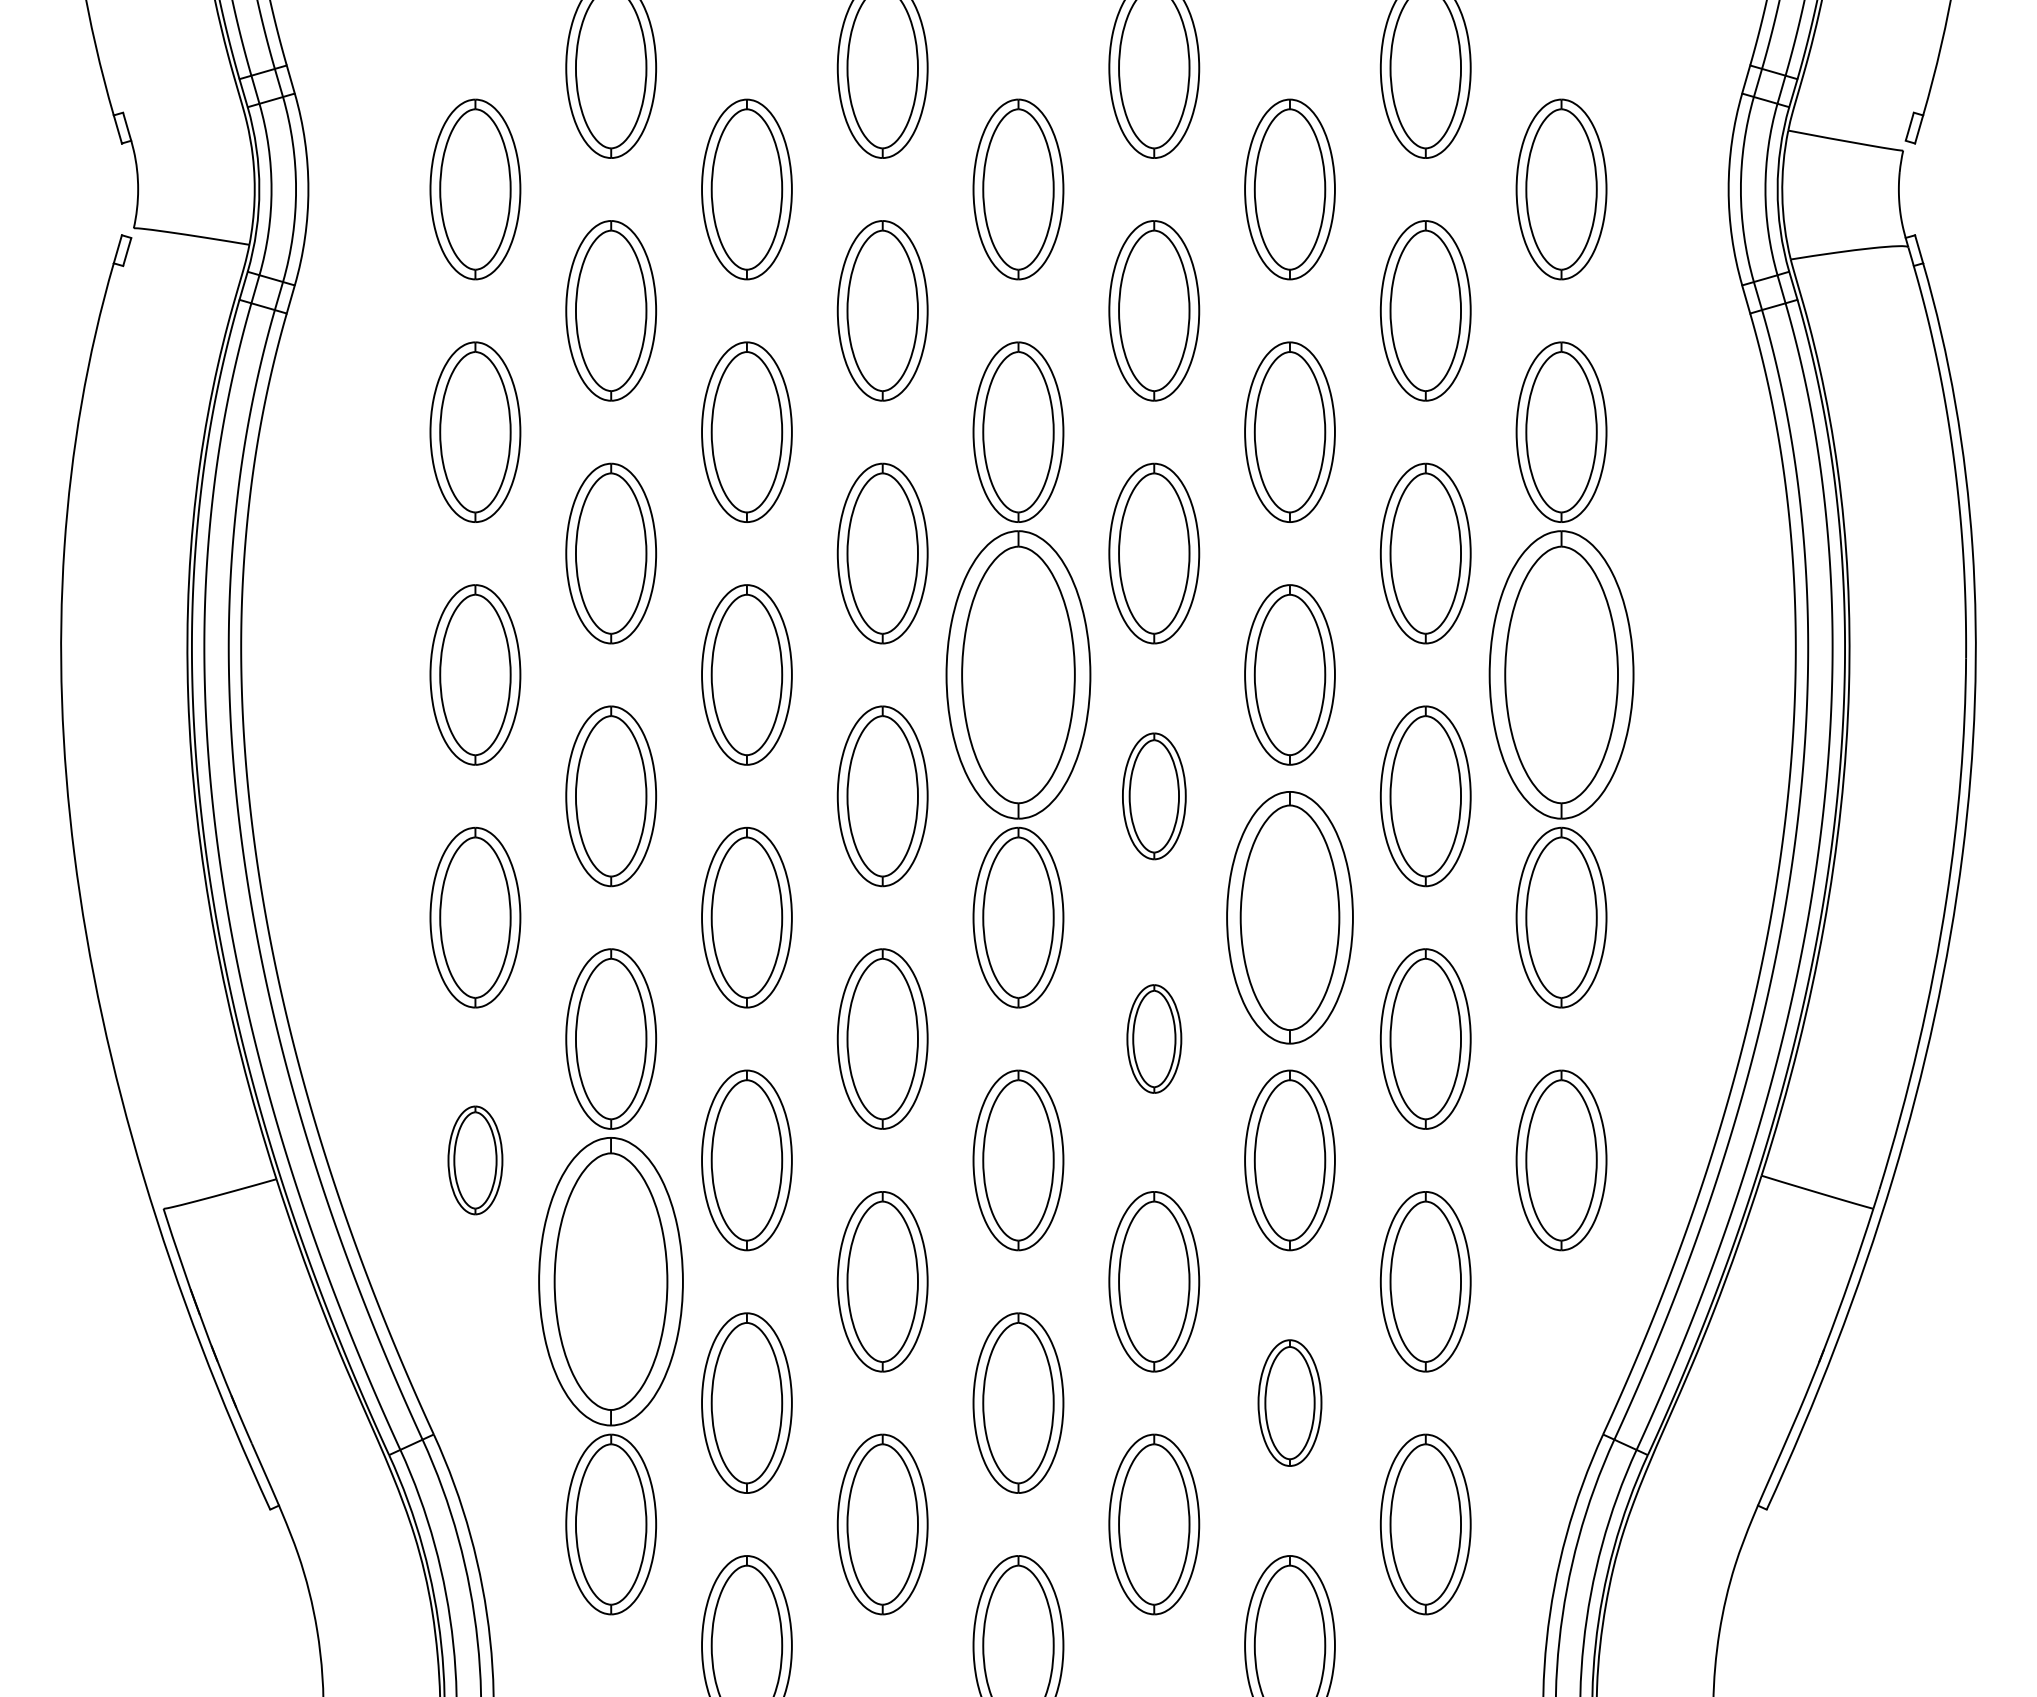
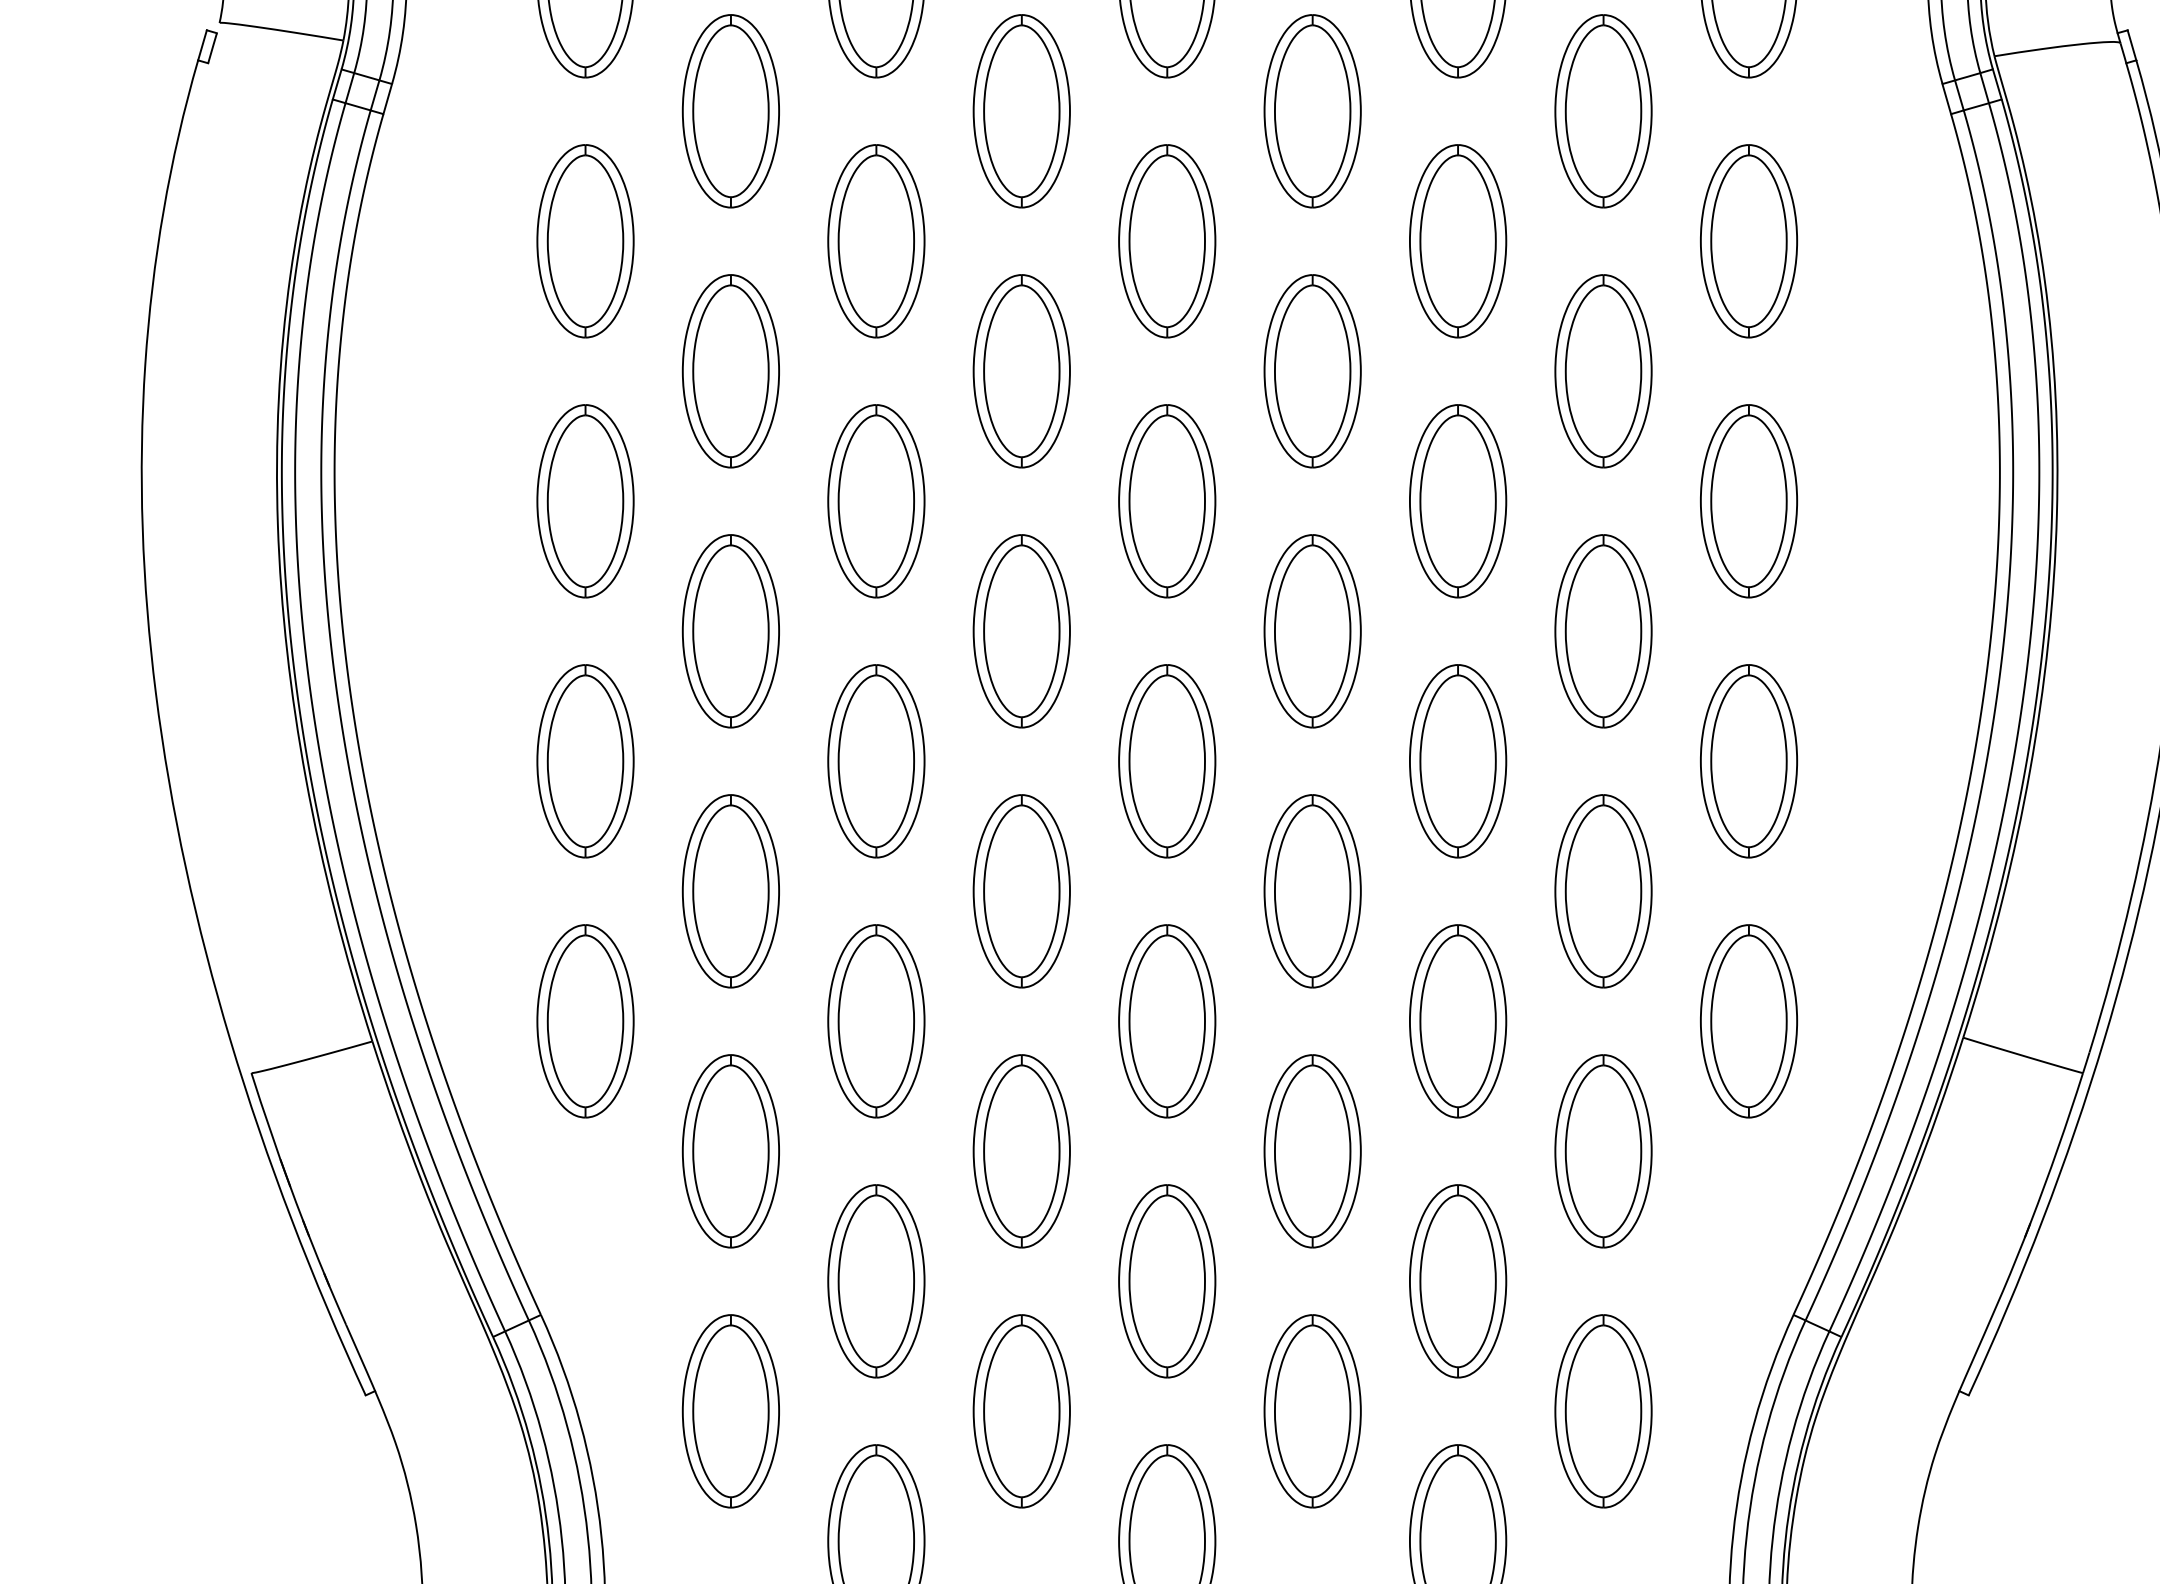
part: (1018, 674) -> (1167, 500), size x0.62
part: (1561, 674) -> (1748, 500), size x0.62
part: (1154, 796) -> (1312, 631), size x1.43
part: (1289, 917) -> (1457, 761), size x0.71
part: (1154, 1038) -> (1312, 890), size x1.67
part: (475, 1160) -> (585, 1021), size x1.67
part: (611, 1281) -> (731, 1151), size x0.62
part: (1289, 1402) -> (1457, 1280), size x1.43

